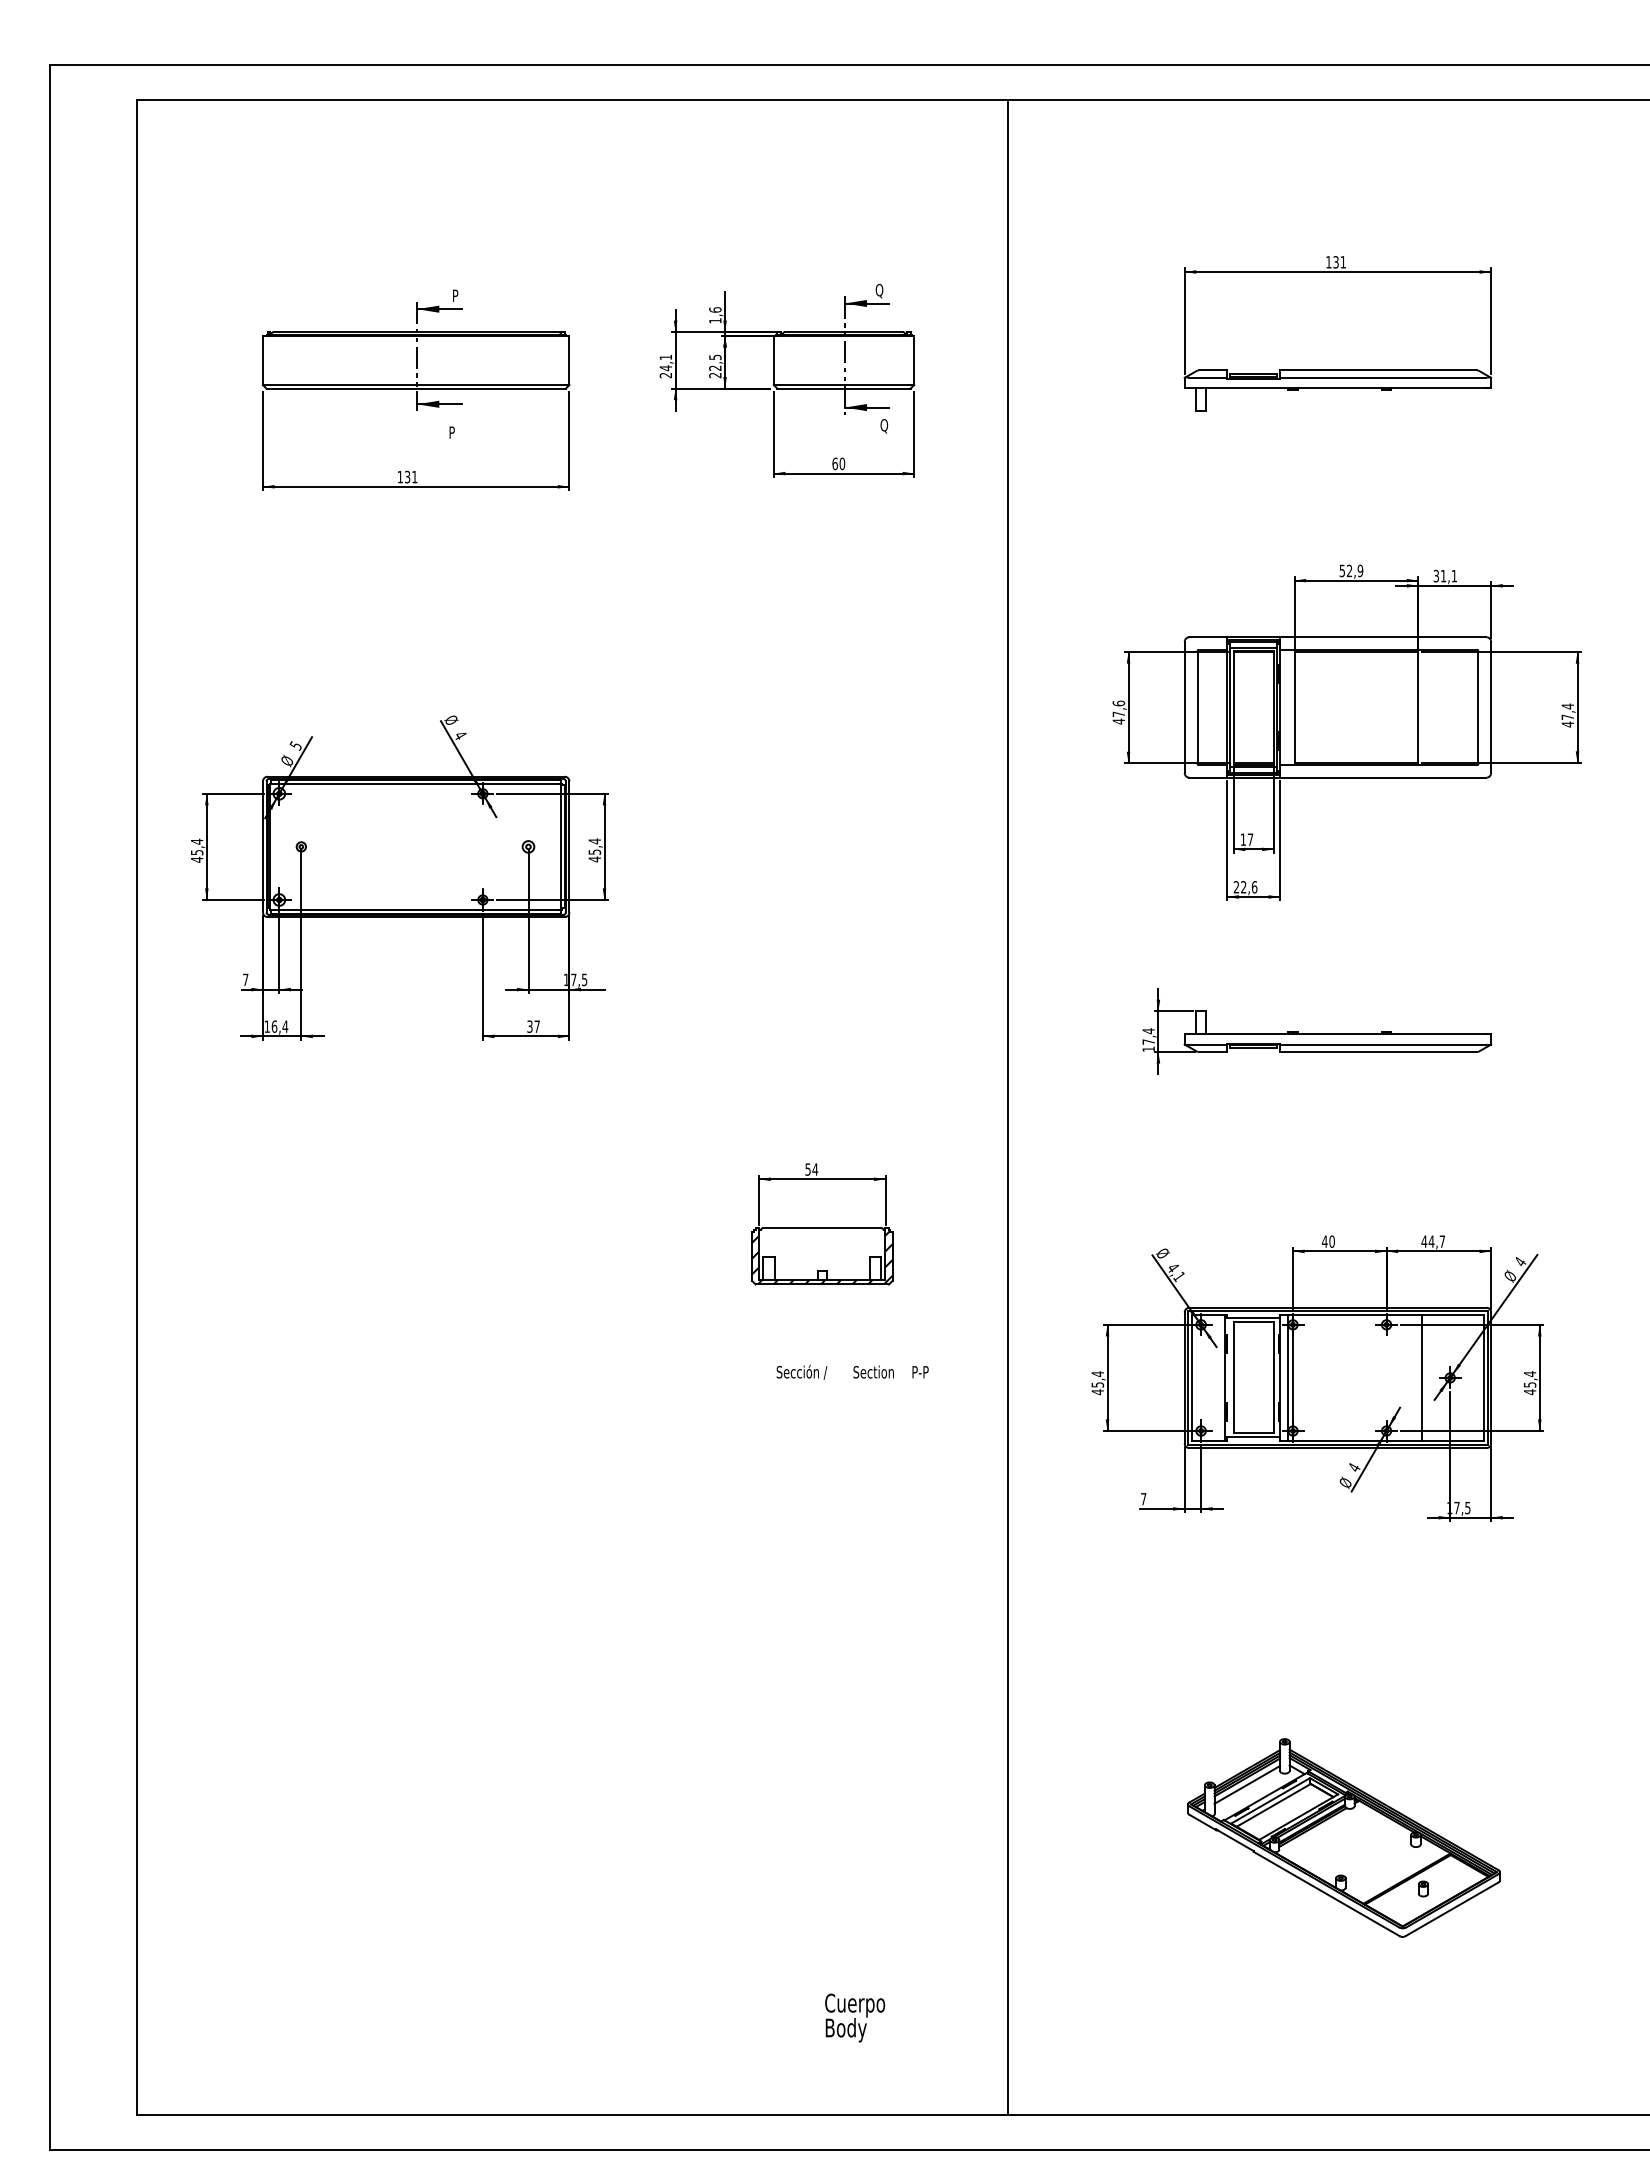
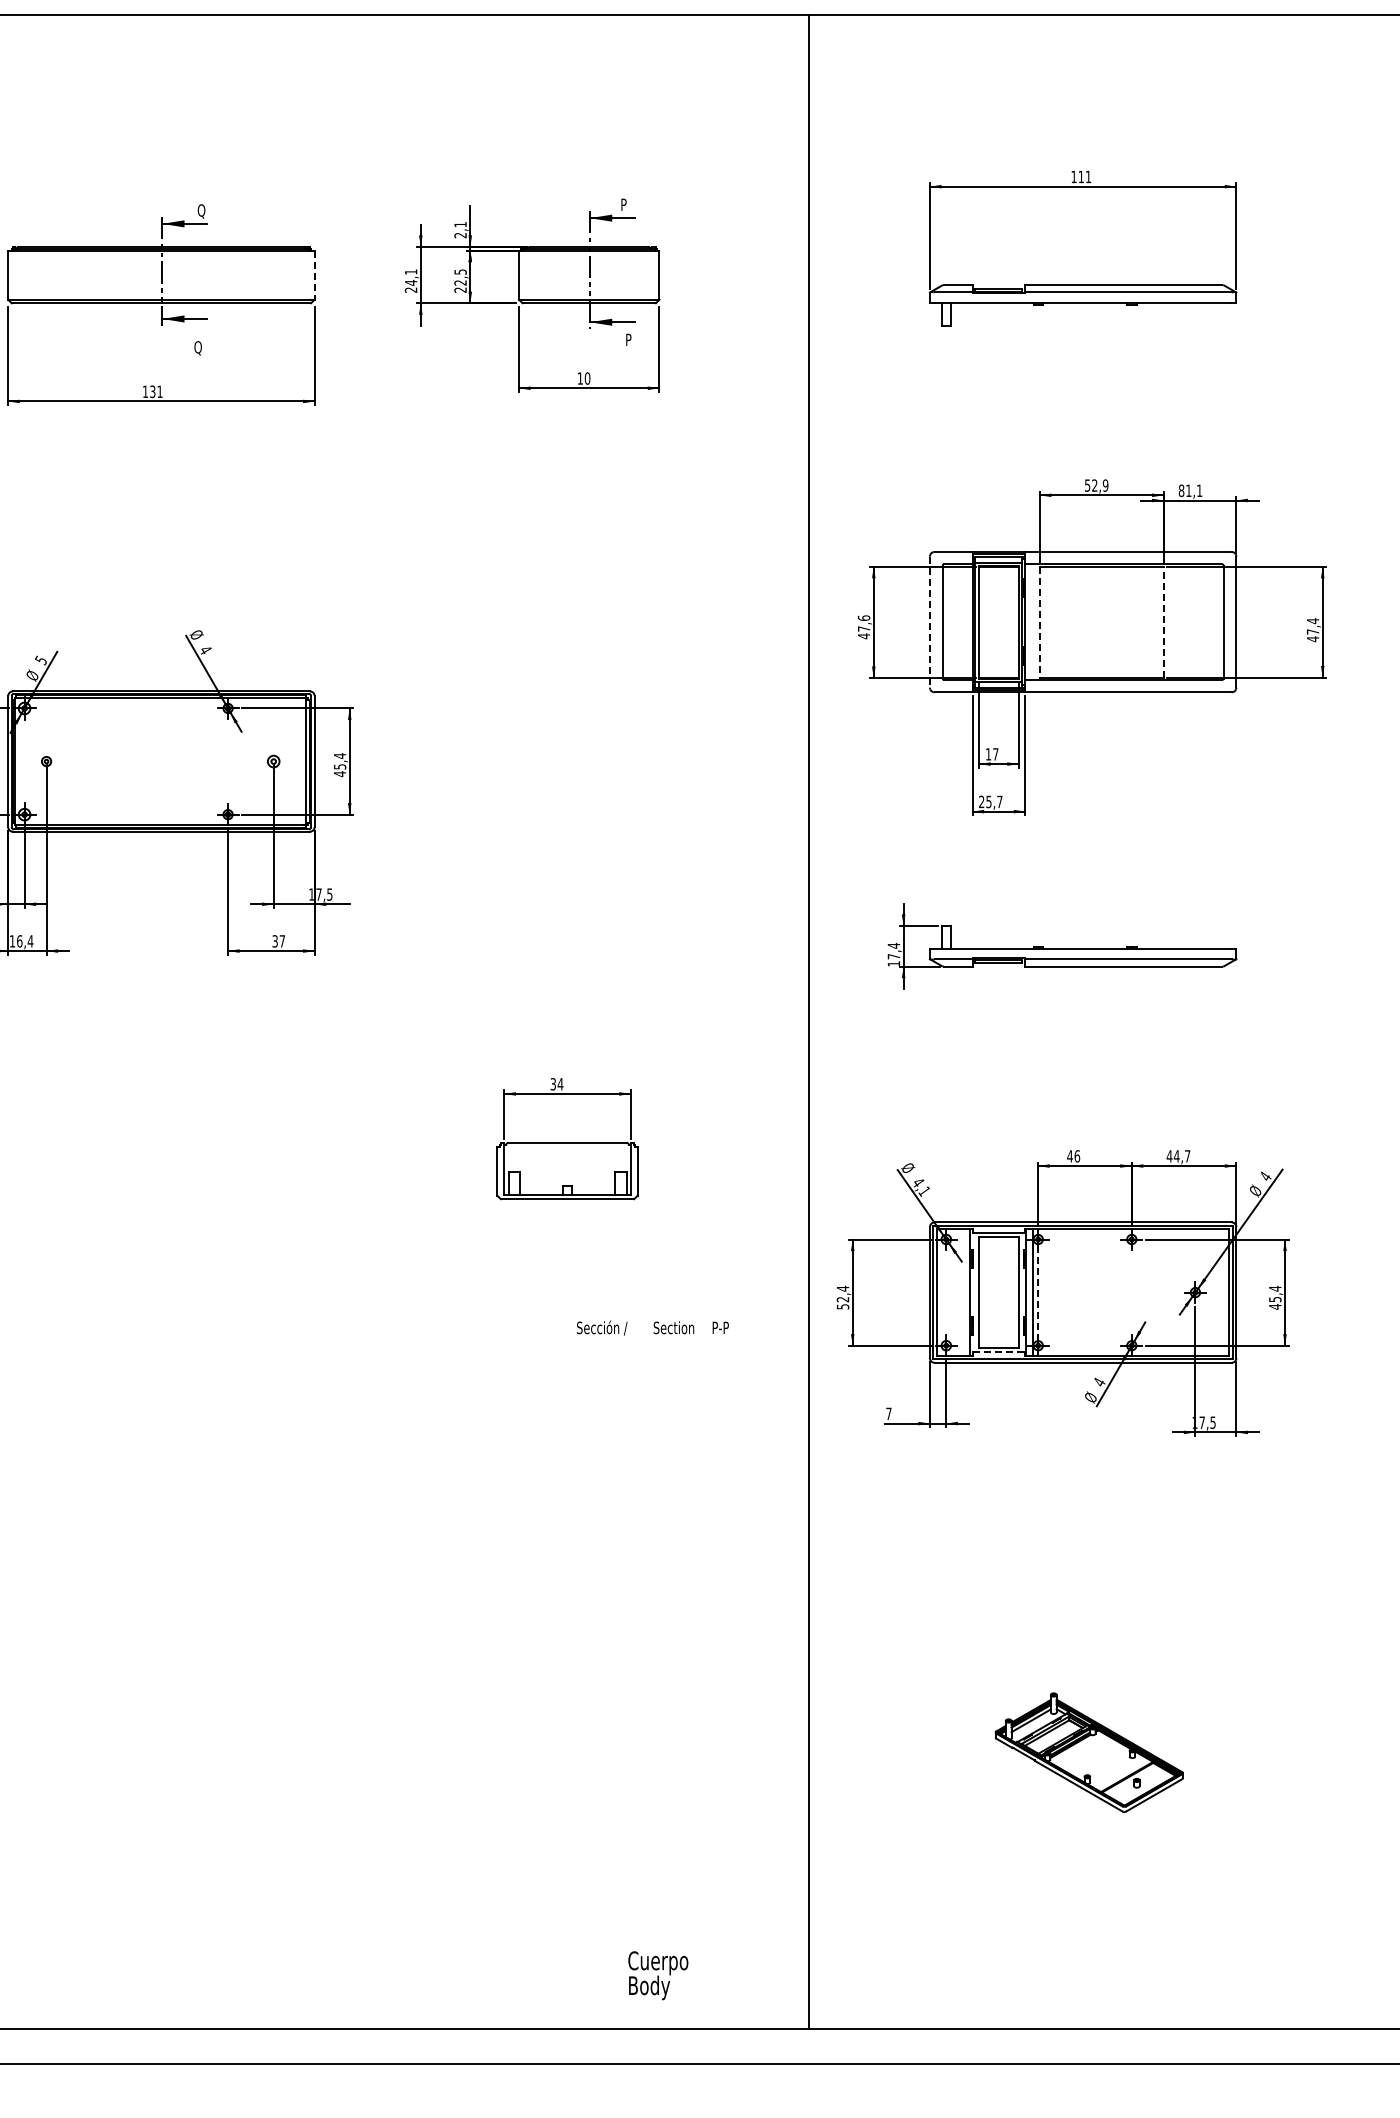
text: (1335, 262) -> (1080, 177), 131 -> 111
text: (879, 290) -> (624, 205), Q -> P
text: (456, 296) -> (201, 211), P -> Q
text: (715, 315) -> (460, 230), 1,6 -> 2,1
line: (569, 360) -> (314, 275), solid -> dashed
text: (884, 426) -> (629, 341), Q -> P
text: (452, 433) -> (197, 348), P -> Q
text: (834, 463) -> (579, 378), 60 -> 10
text: (1436, 575) -> (1181, 490), 31,1 -> 81,1
line: (1418, 706) -> (1163, 621), solid -> dashed
line: (1184, 707) -> (929, 622), solid -> dashed
line: (1294, 707) -> (1039, 622), solid -> dashed
text: (1249, 887) -> (994, 802), 22,6 -> 25,7
line: (1007, 1107) -> (808, 1022), moved
text: (807, 1168) -> (552, 1083), 54 -> 34
text: (1331, 1241) -> (1076, 1156), 40 -> 46
hatch: (822, 1257) -> (567, 1172), removed
text: (852, 1372) -> (652, 1328), moved
line: (1293, 1377) -> (1038, 1292), solid -> dashed
line: (1422, 1377) -> (1167, 1292), removed
text: (1097, 1388) -> (842, 1303), 45,4 -> 52,4
line: (1254, 1437) -> (999, 1352), solid -> dashed
part: (1343, 1837) -> (1088, 1752), size x0.6
text: (855, 2017) -> (658, 1975), moved

